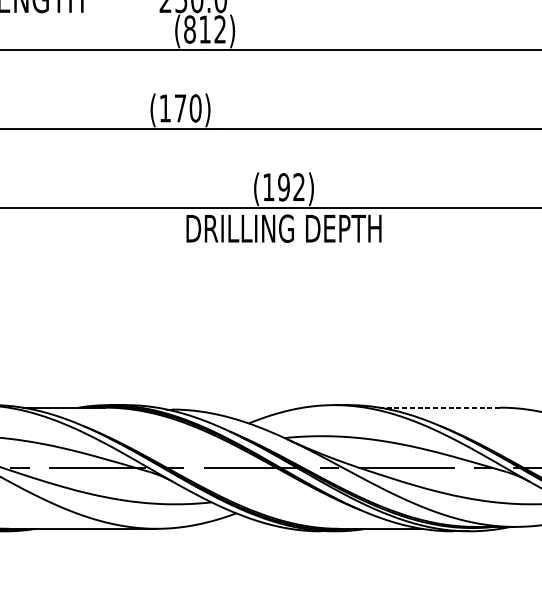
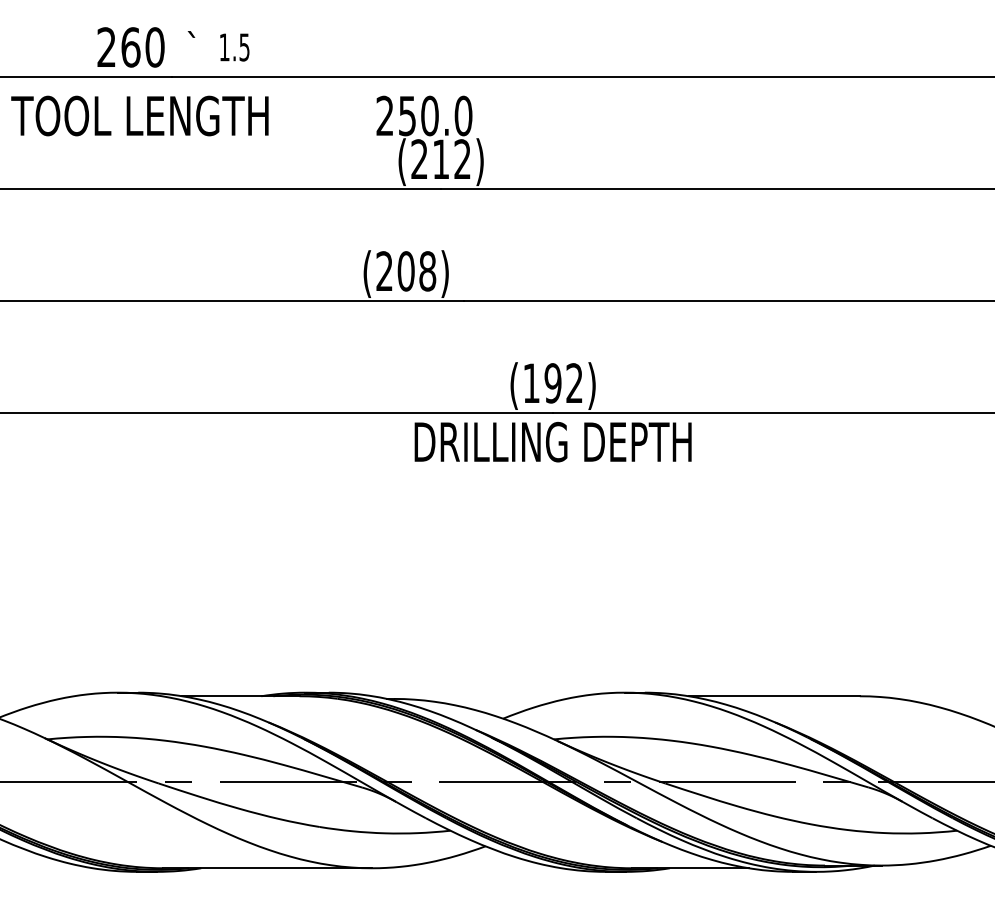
text: (189, 29) -> (419, 159), (812) -> (212)
text: (180, 108) -> (406, 271), (170) -> (208)
line: (439, 407) -> (773, 696), dashed -> solid

